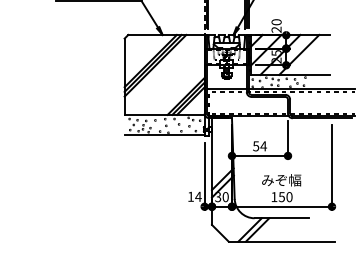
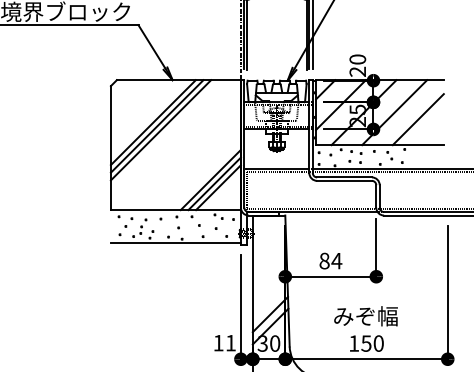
line: (313, 58) -> (417, 118), added
text: (256, 146) -> (325, 261), 54 -> 84
text: (198, 196) -> (230, 342), 14 -> 11

